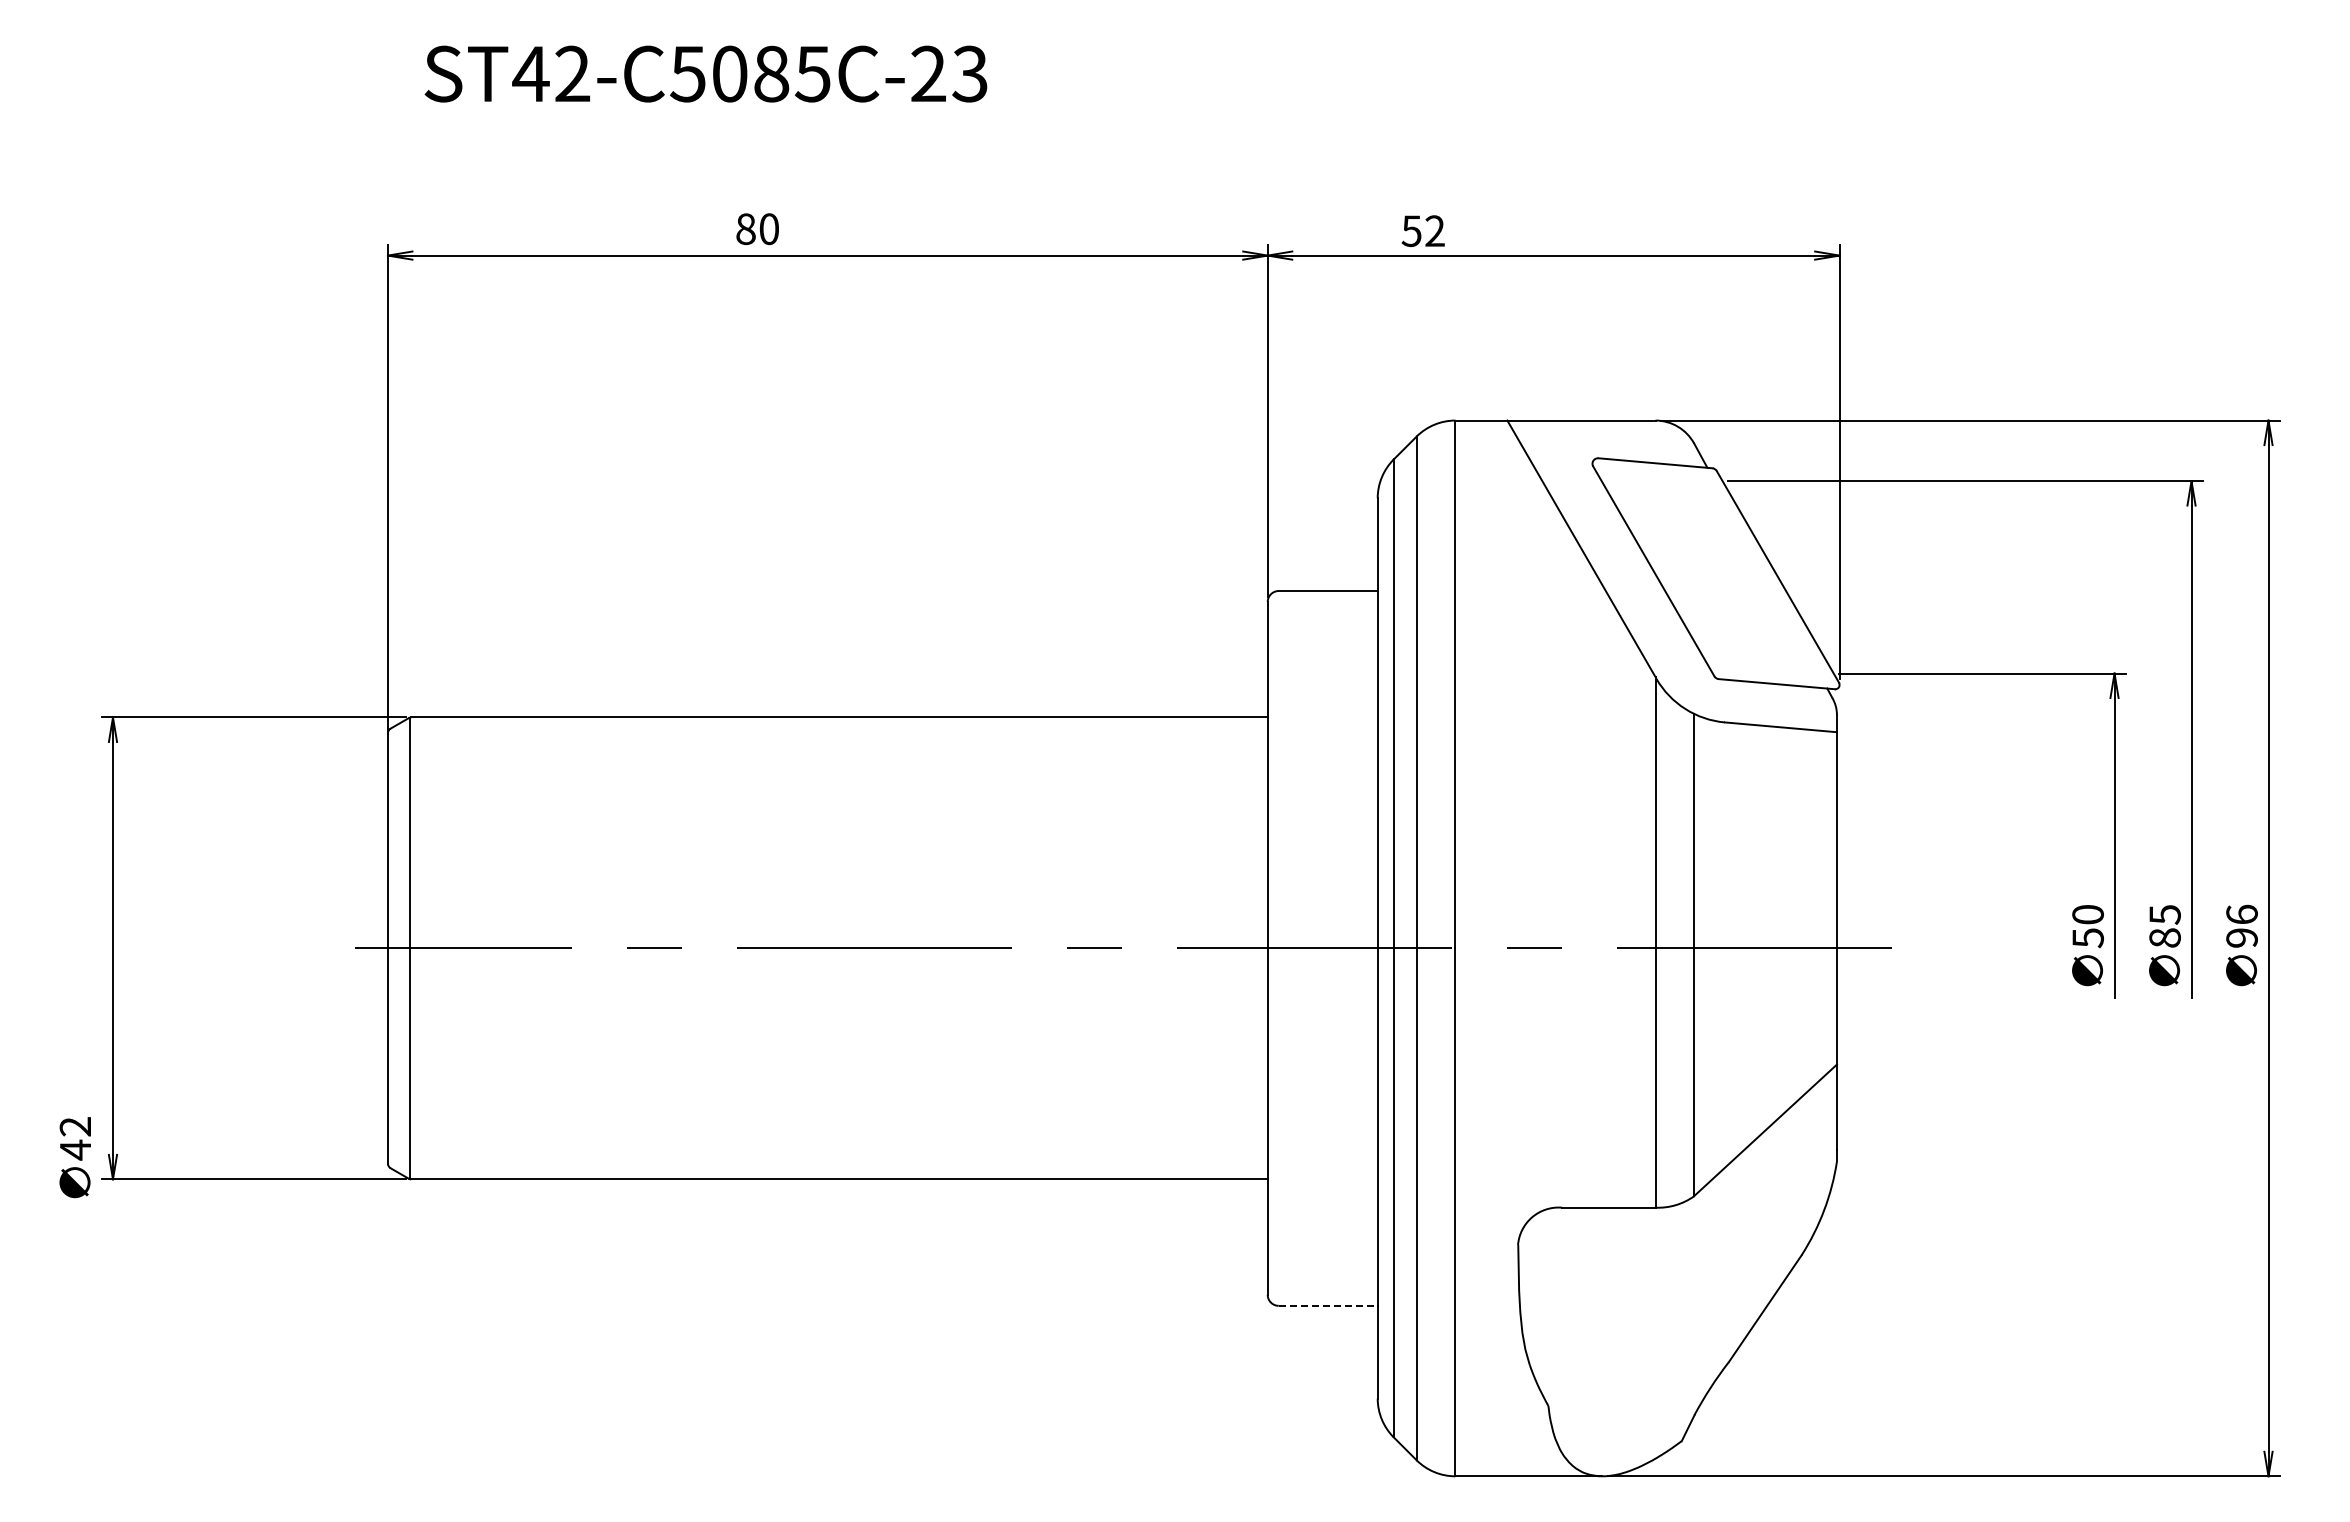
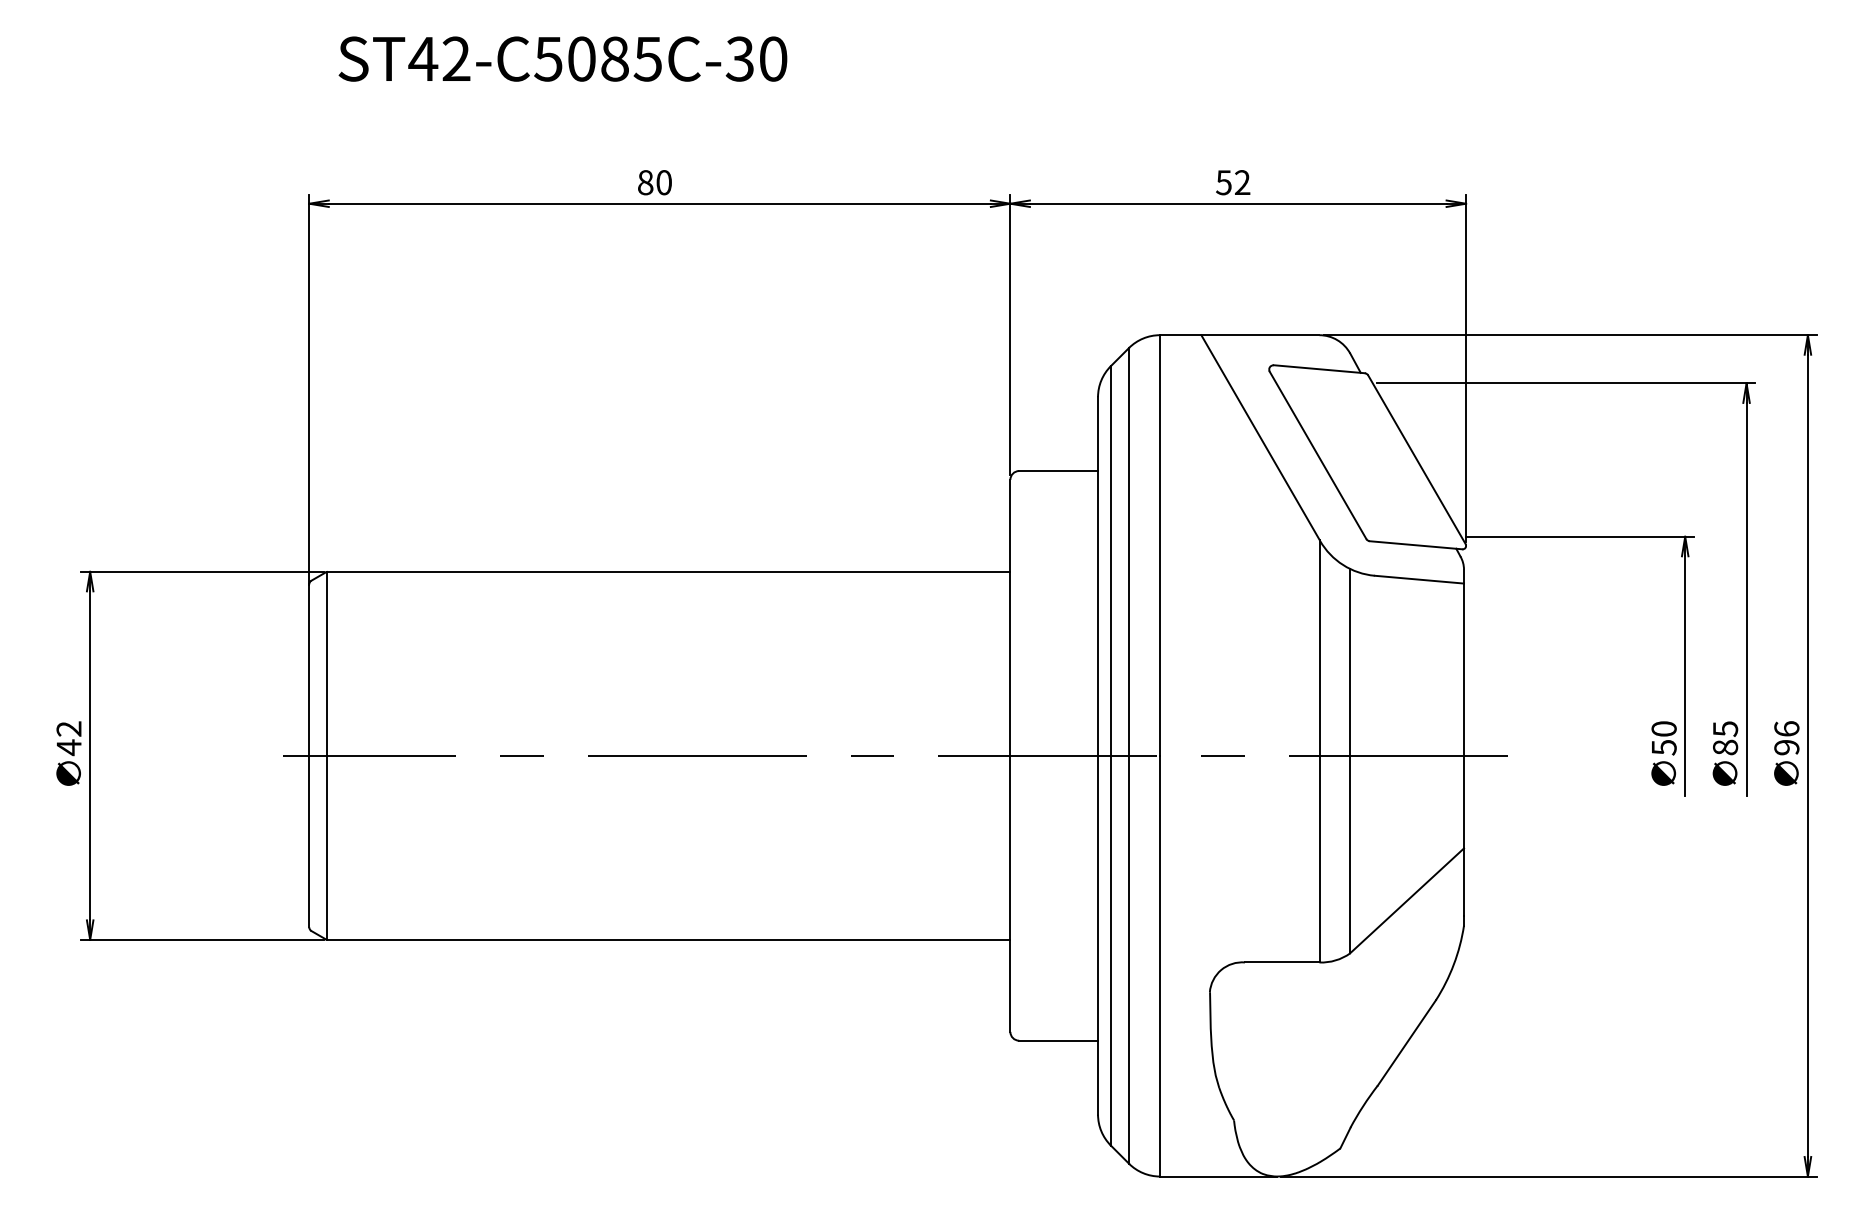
text: (948, 73) -> (756, 58), ST42-C5085C-23 -> ST42-C5085C-30
text: (757, 229) -> (654, 182), moved
text: (1422, 231) -> (1232, 182), moved
text: (74, 1157) -> (68, 753), moved
line: (1328, 1305) -> (1058, 1040), dashed -> solid

